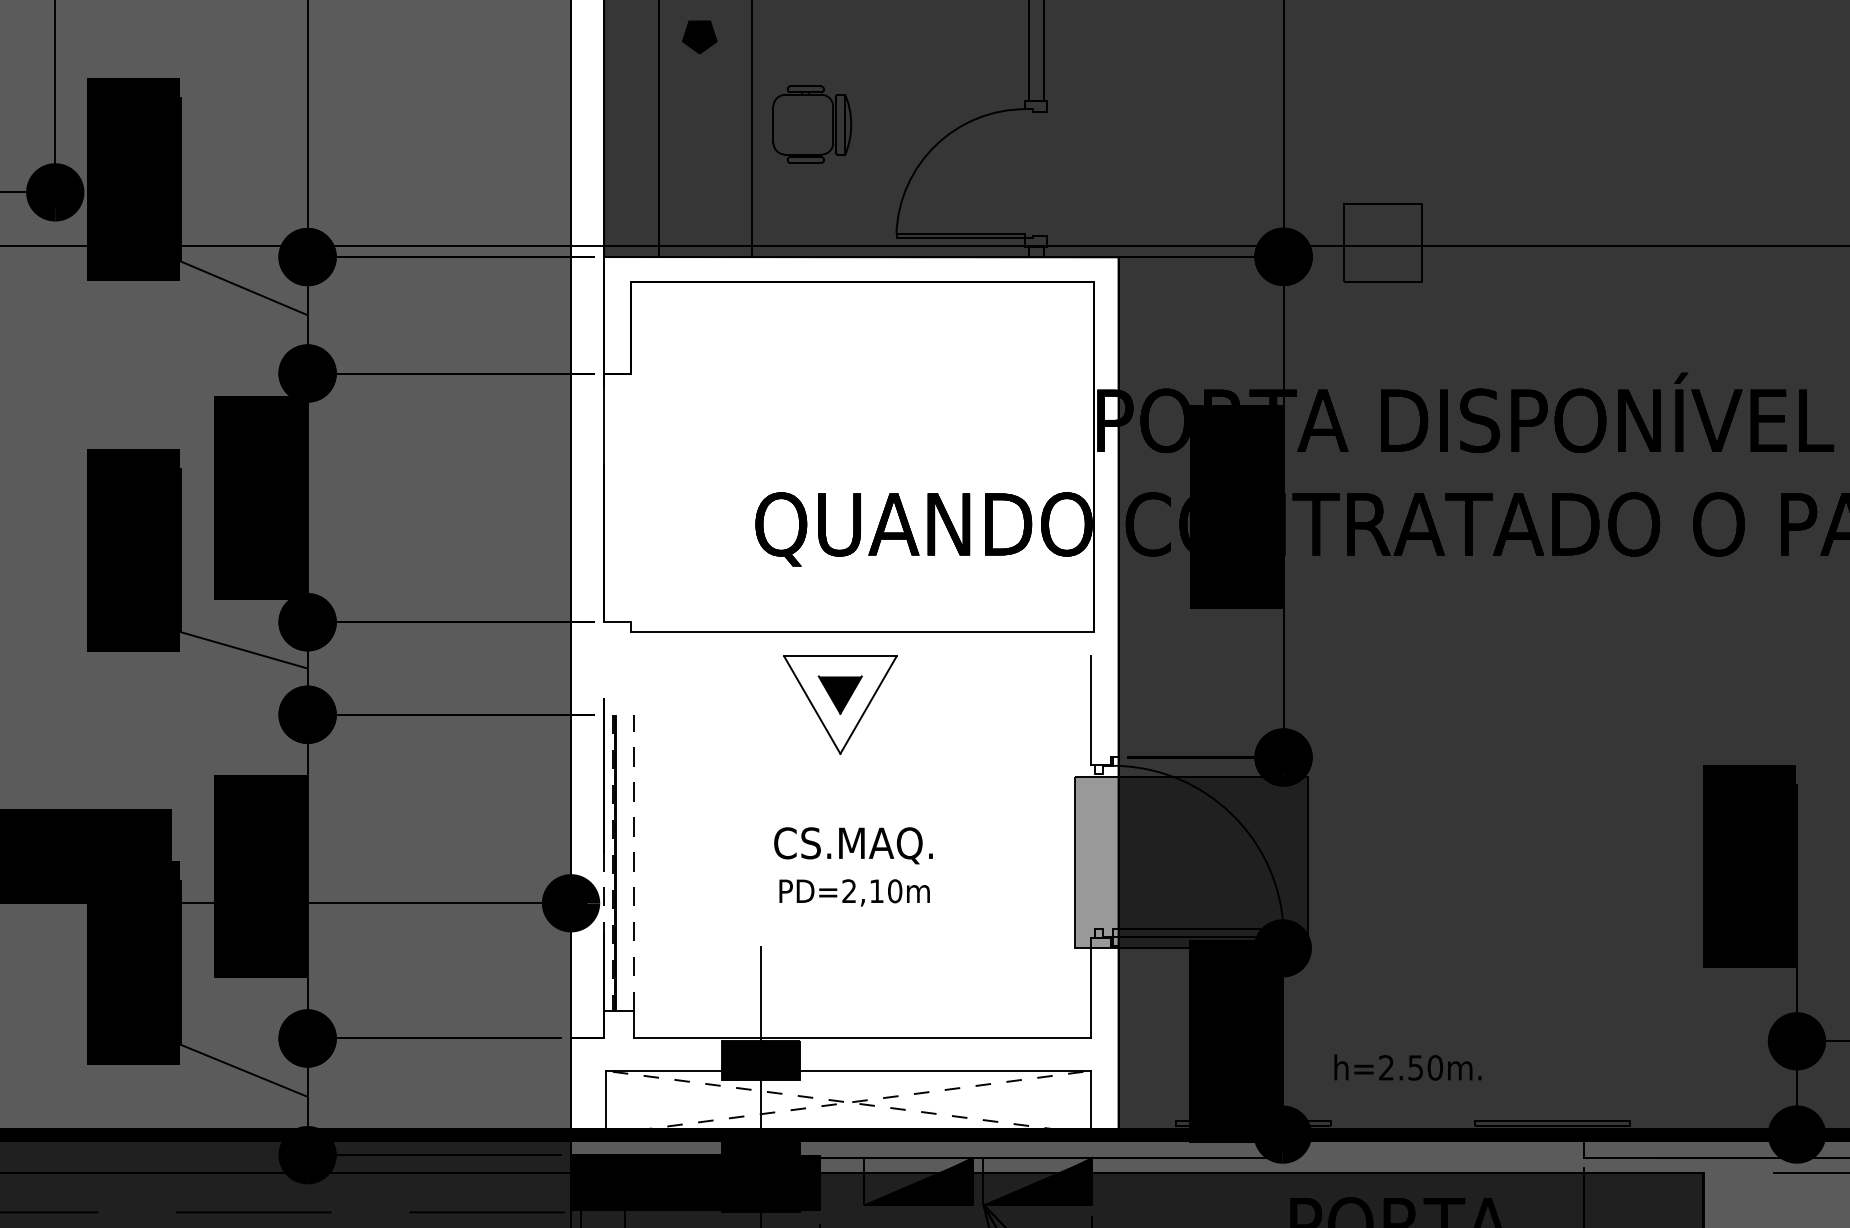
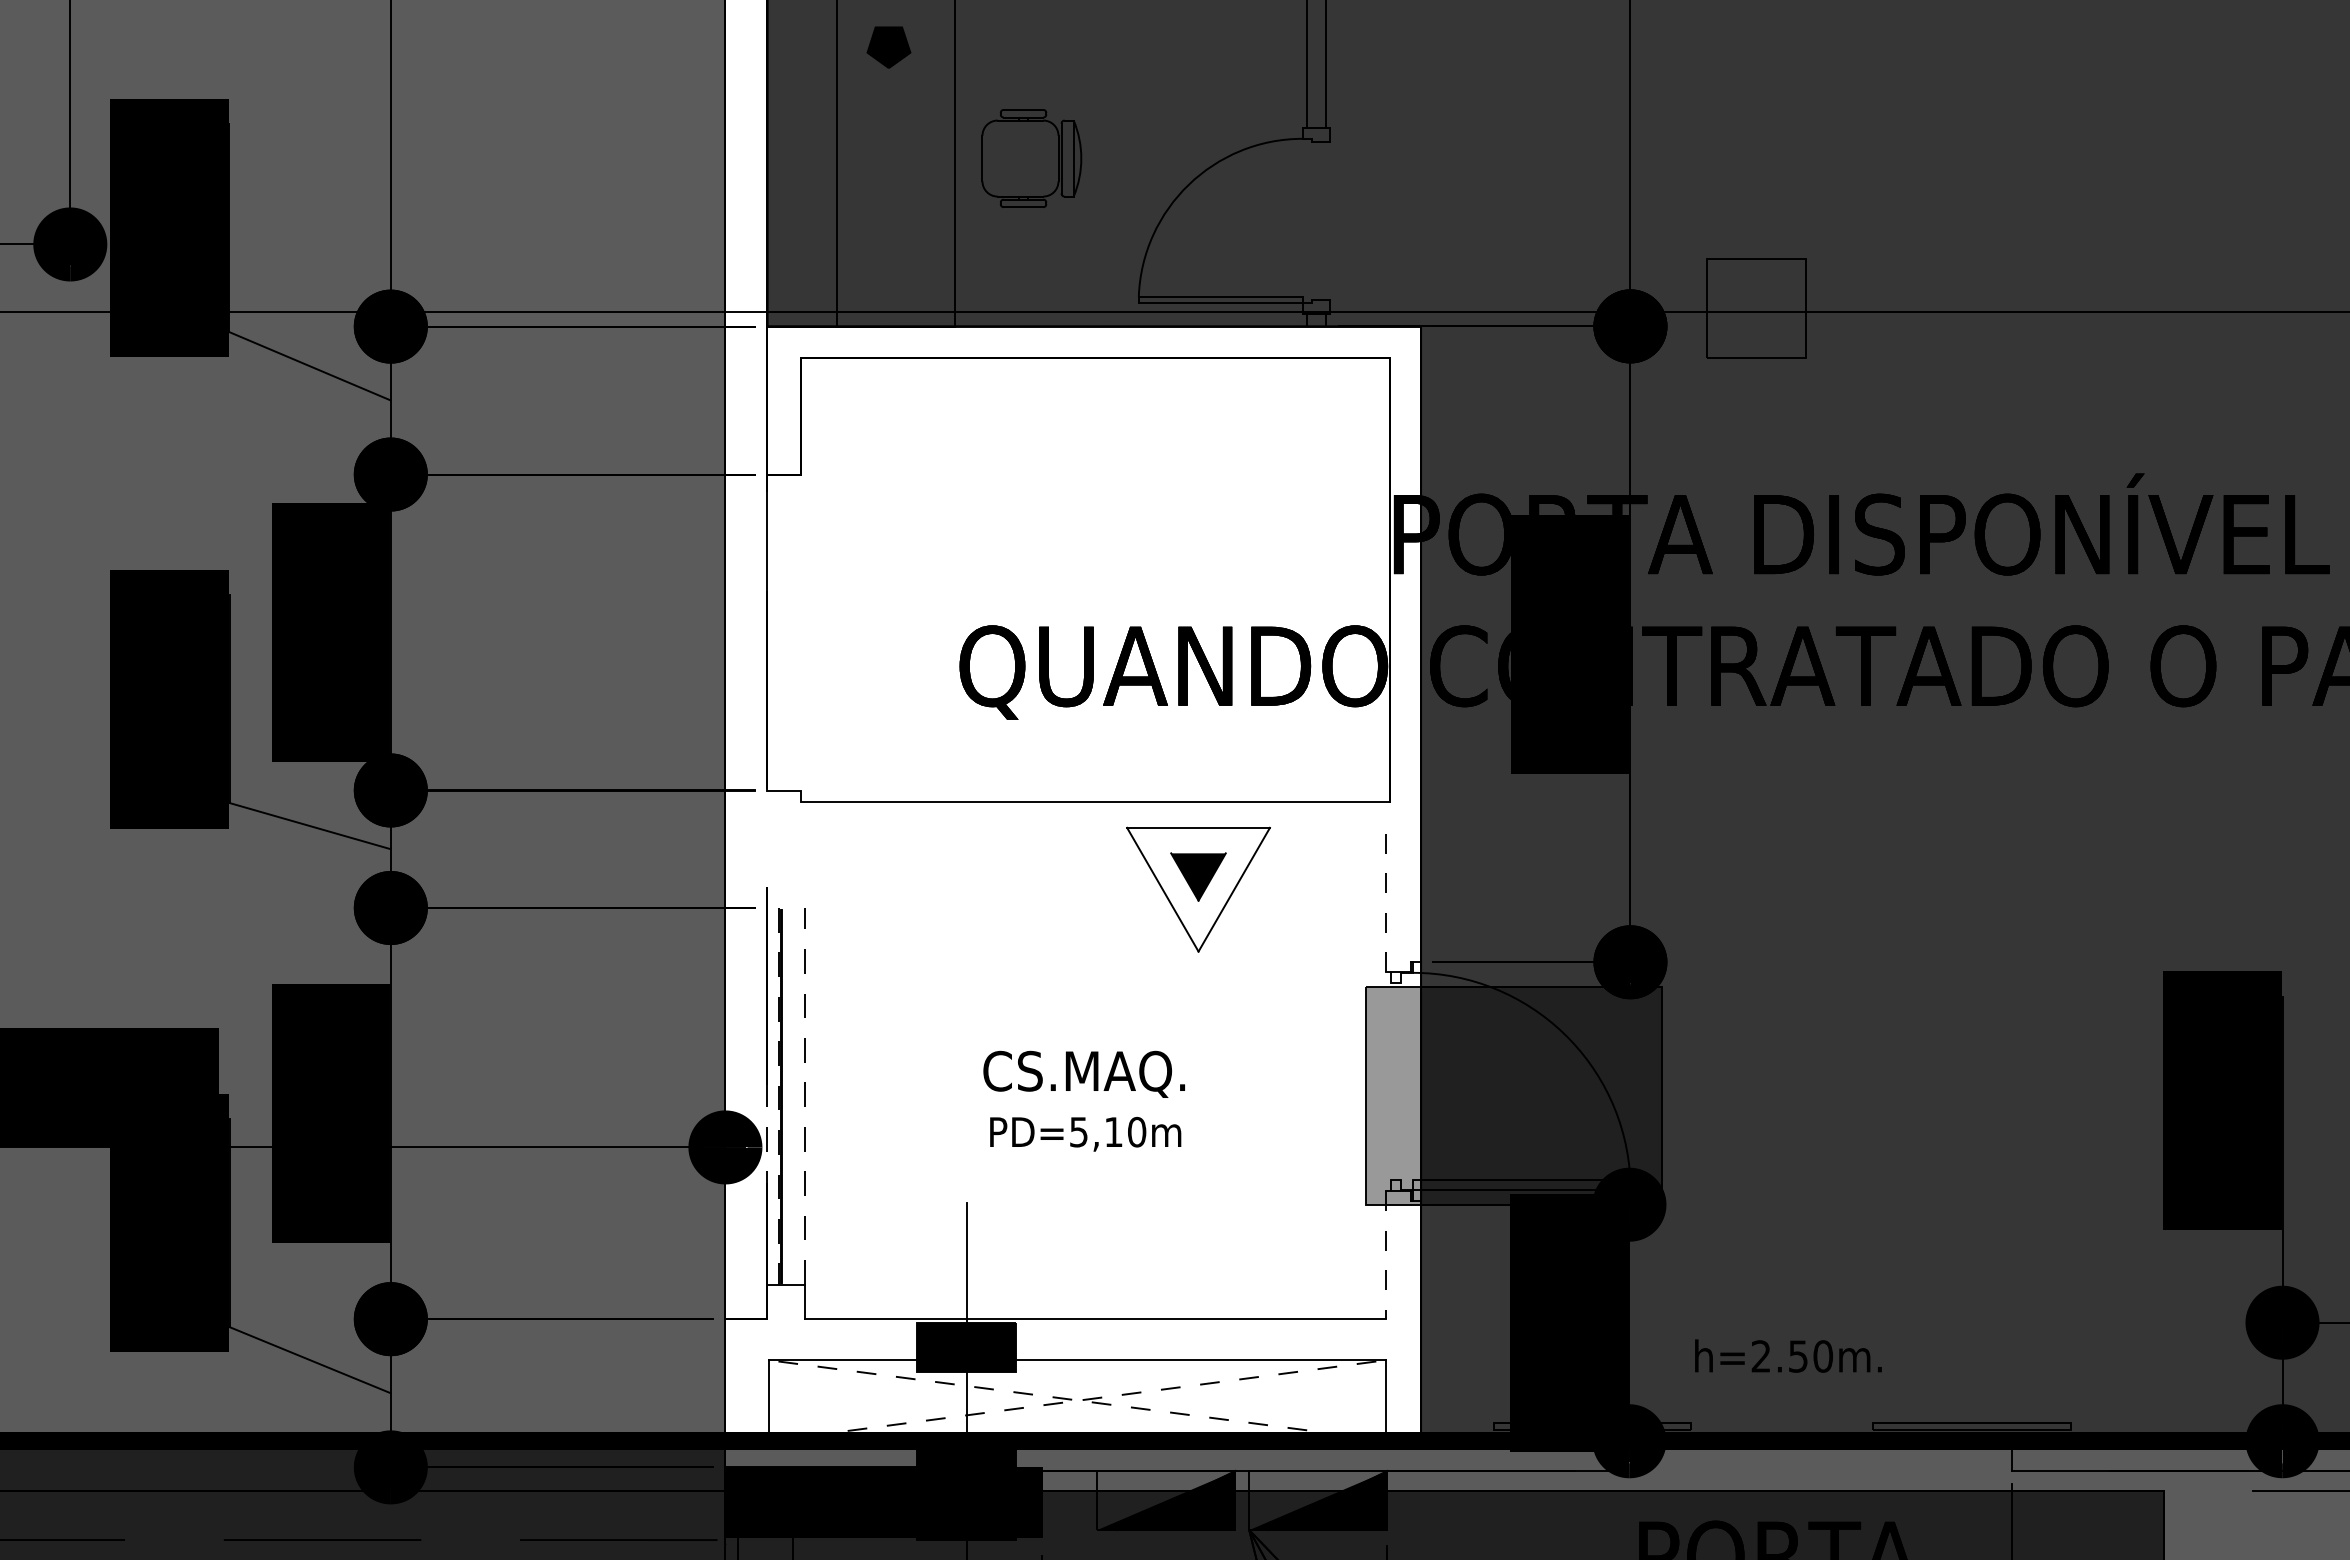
part: (840, 704) -> (1198, 889), moved
line: (1090, 710) -> (1385, 902), solid -> dashed
text: (849, 890) -> (1078, 1131), PD=2,10m -> PD=5,10m
line: (1090, 988) -> (1385, 1255), solid -> dashed

